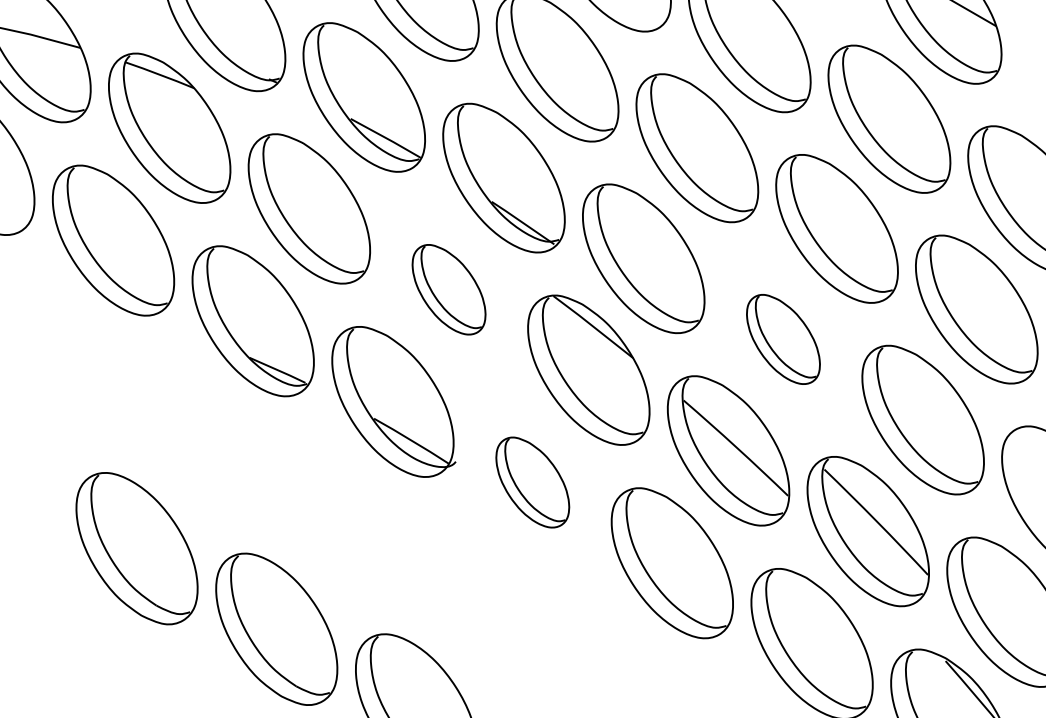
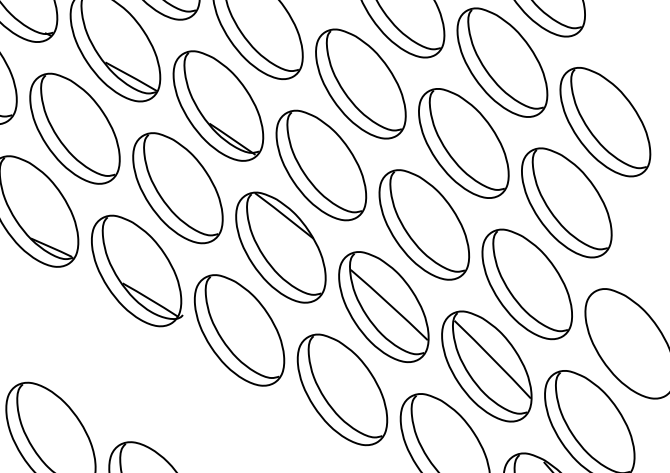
part: (448, 289) -> (177, 188), size x1.67
part: (783, 339) -> (424, 224), size x1.67
part: (532, 482) -> (239, 330), size x1.67

